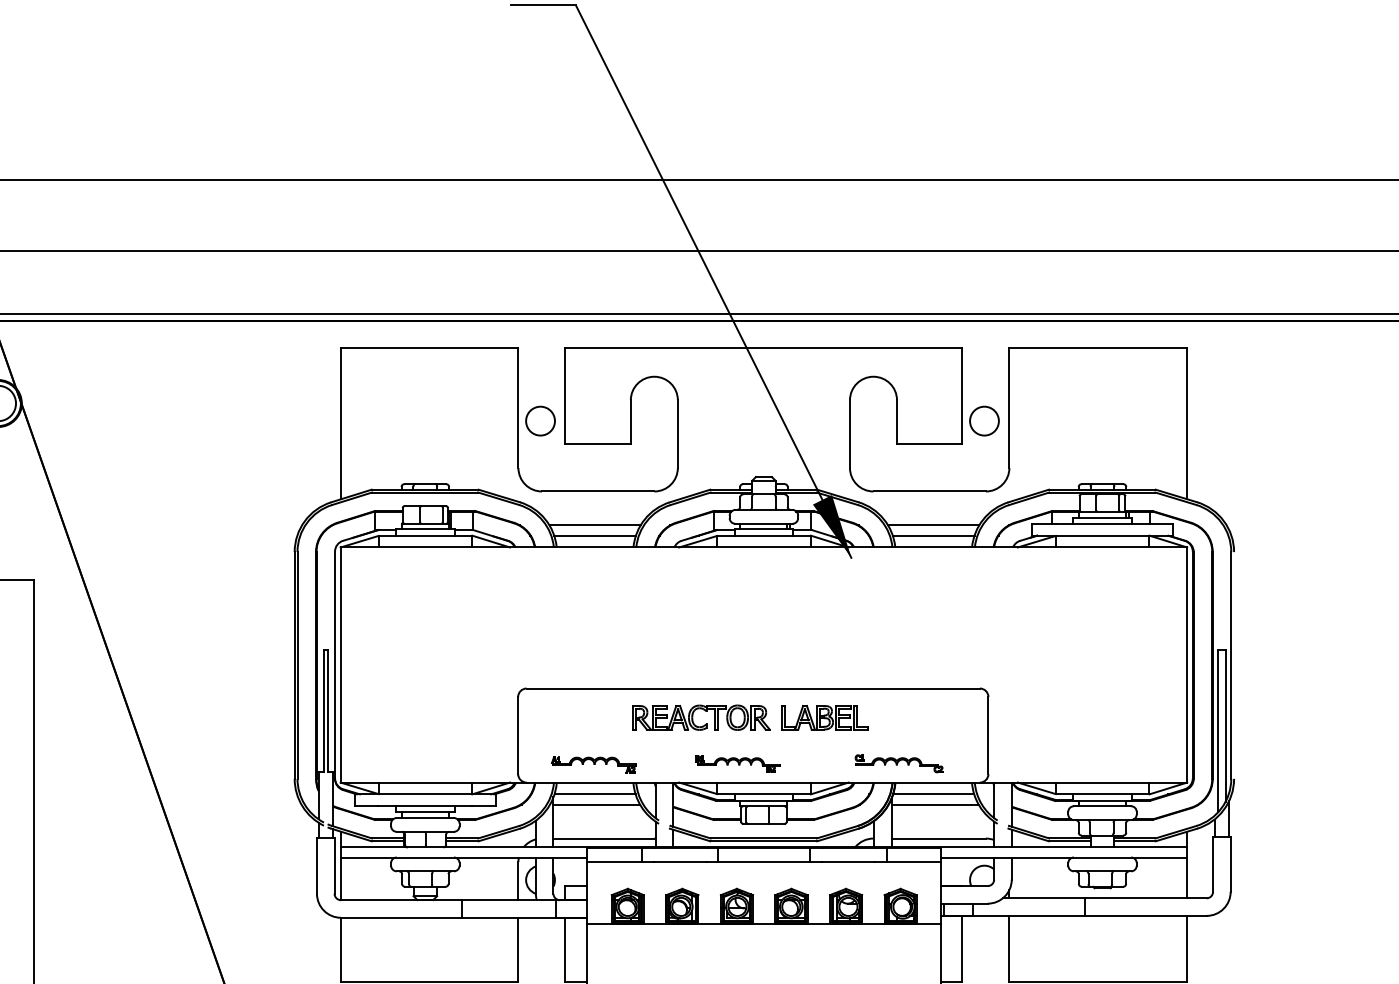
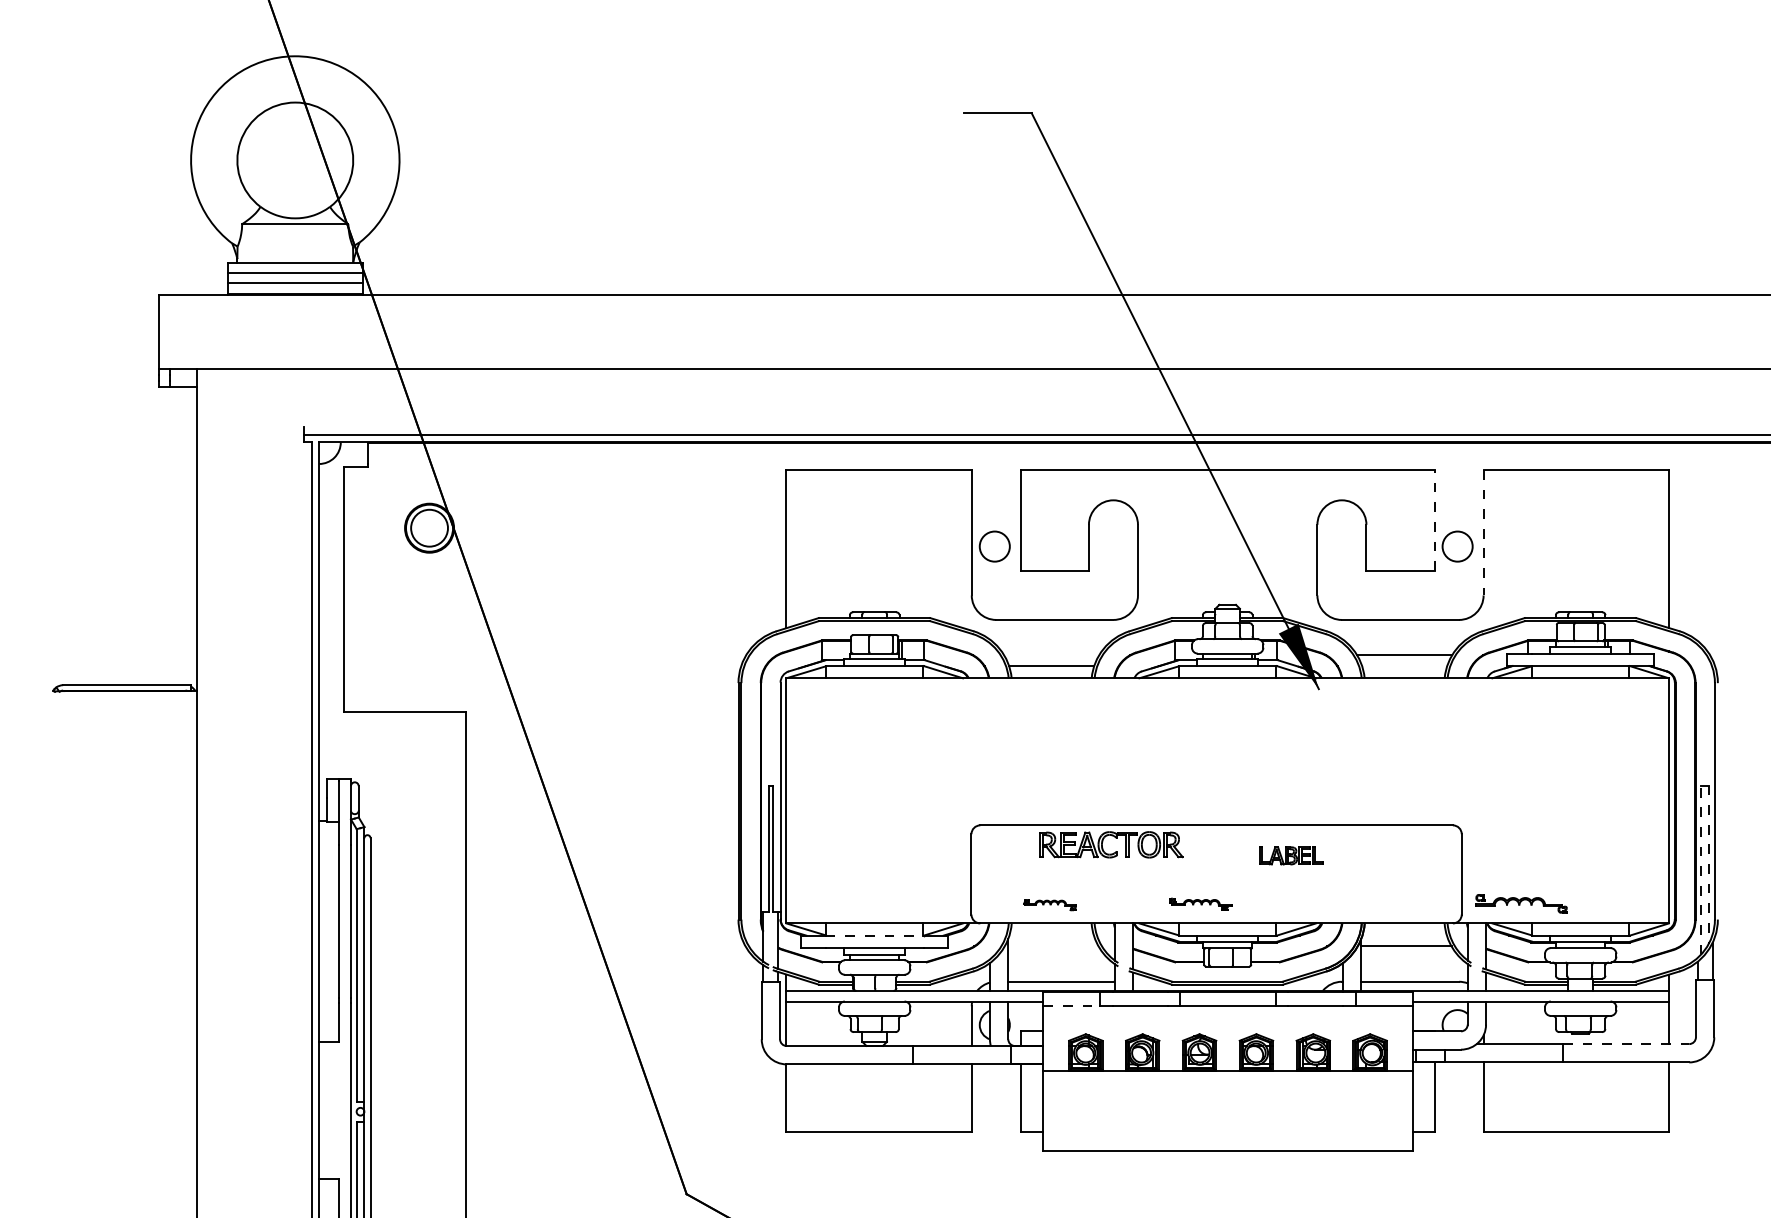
line: (962, 395) -> (1434, 519), solid -> dashed
line: (1009, 407) -> (1483, 532), solid -> dashed
line: (594, 525) -> (1051, 655), removed
line: (933, 536) -> (1404, 666), removed
part: (705, 711) -> (1115, 838), moved
part: (824, 717) -> (1290, 855), size x0.7
line: (1225, 727) -> (1708, 865), solid -> dashed
line: (1218, 730) -> (1701, 869), solid -> dashed
part: (898, 763) -> (1521, 903), moved
part: (737, 764) -> (1200, 904), size x0.7
part: (593, 765) -> (1049, 905), size x0.6
line: (426, 794) -> (875, 935), solid -> dashed
line: (594, 794) -> (1051, 935), removed
line: (933, 794) -> (1404, 935), removed
line: (596, 804) -> (1053, 946), removed
line: (614, 862) -> (1071, 1006), solid -> dashed
line: (1146, 898) -> (1626, 1044), solid -> dashed

